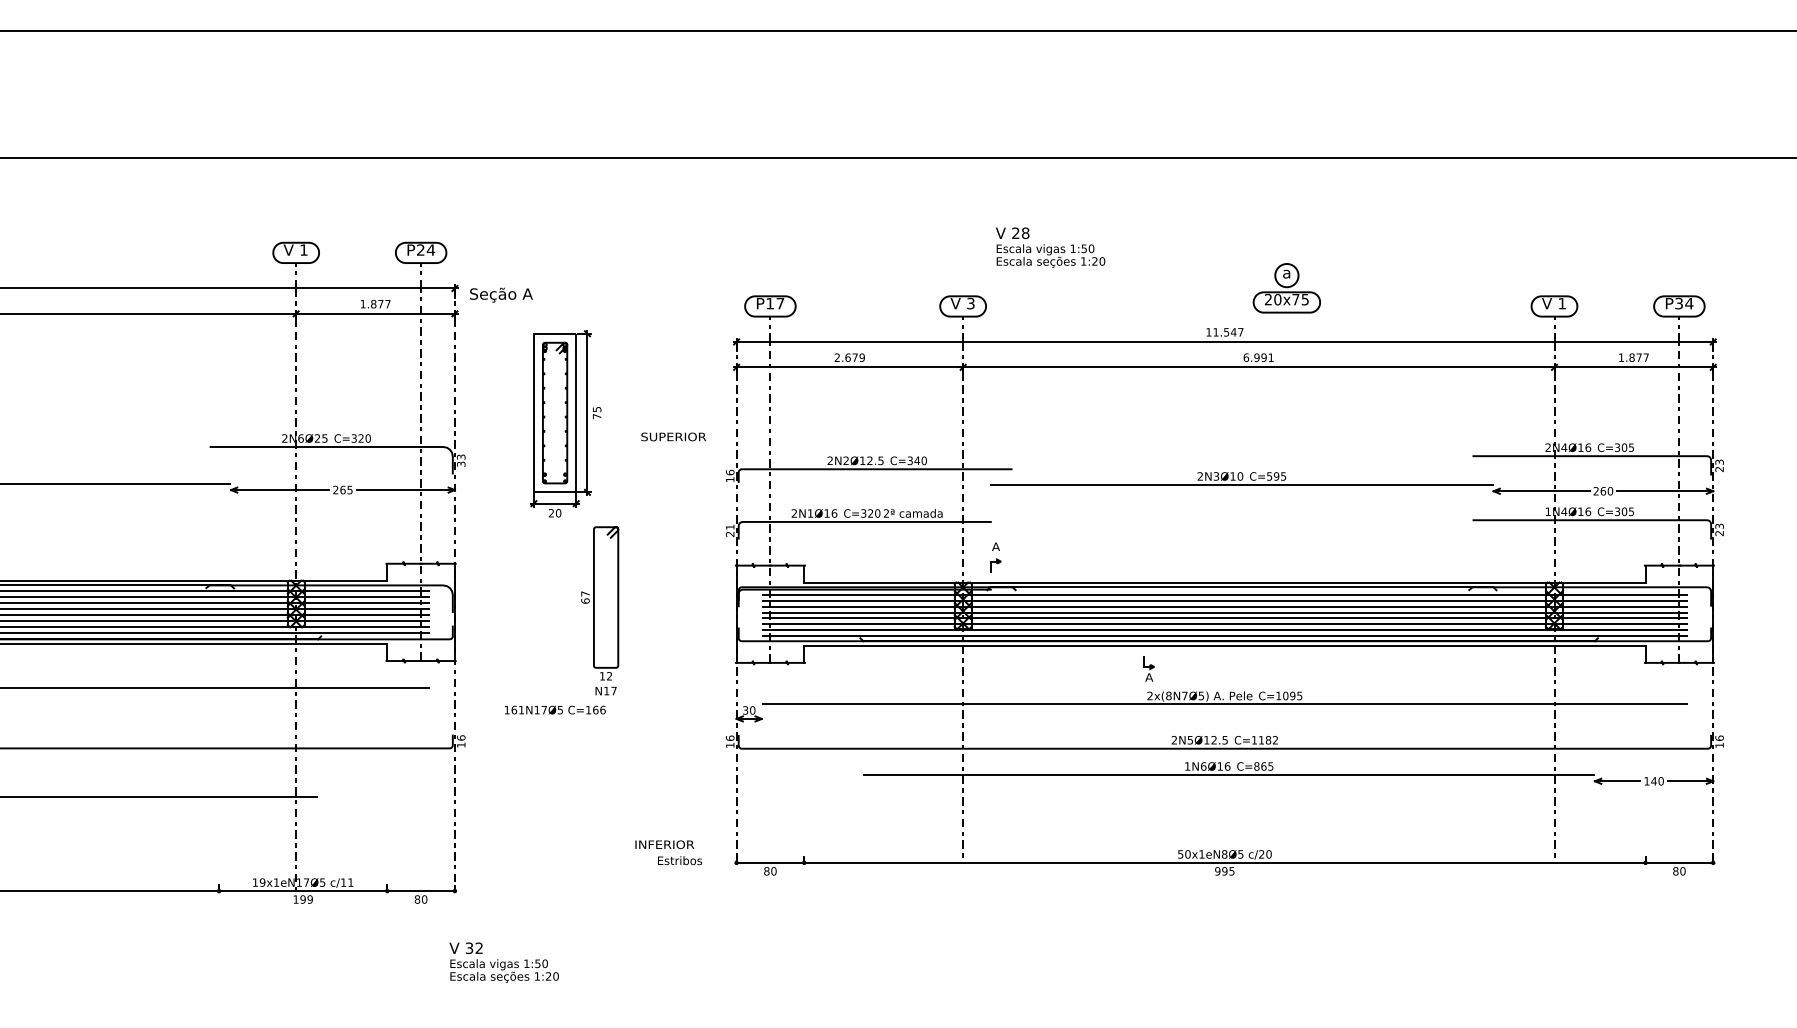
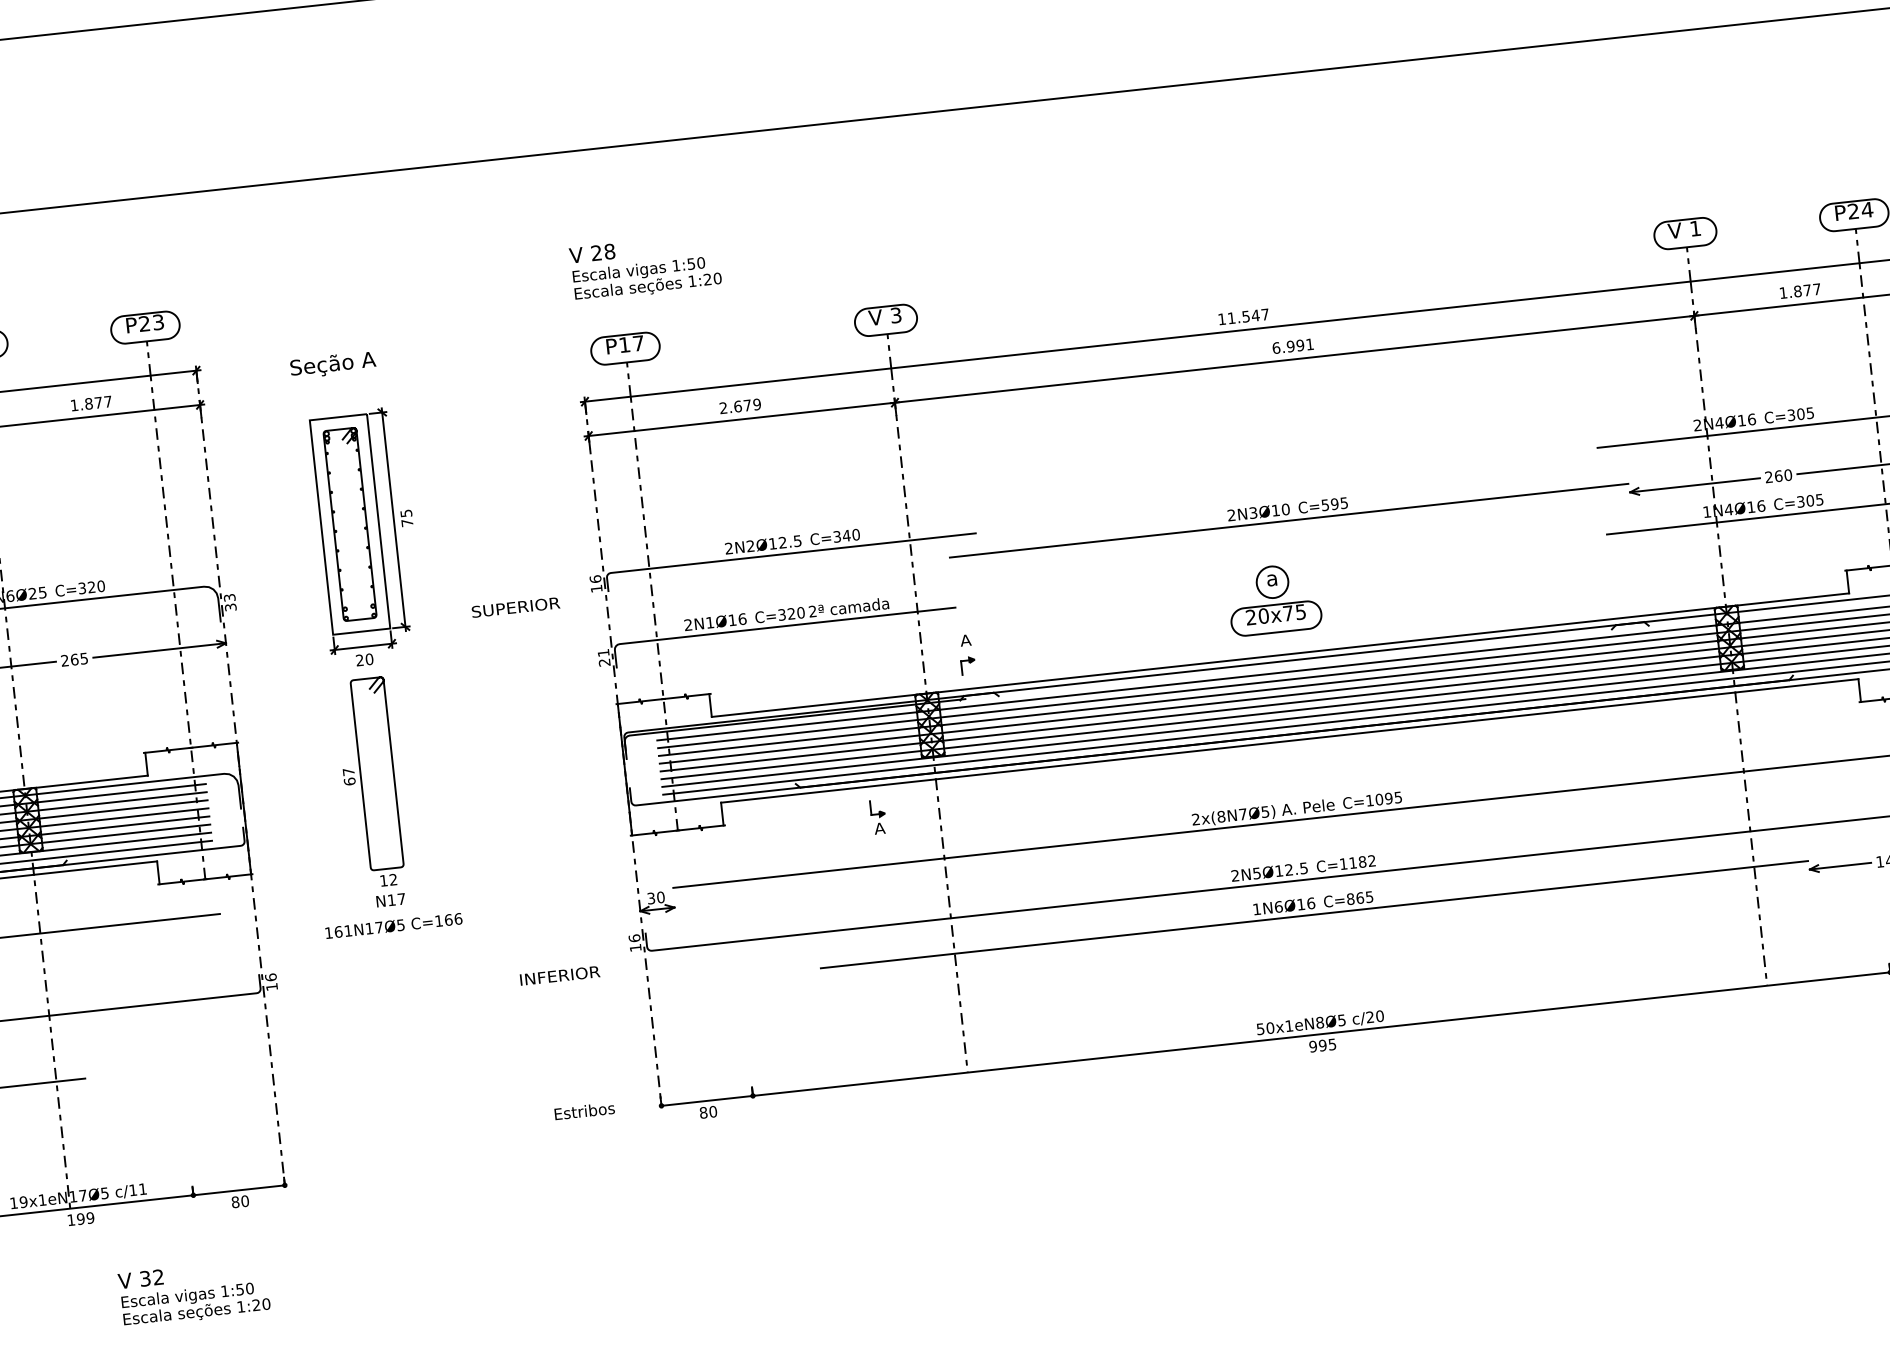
text: (1050, 247) -> (645, 267), moved
text: (430, 249) -> (157, 321), P24 -> P23
part: (1286, 288) -> (1273, 599), moved
text: (501, 294) -> (333, 364), moved
text: (1678, 303) -> (1852, 211), P34 -> P24
text: (673, 436) -> (515, 606), moved
part: (600, 610) -> (371, 792), moved
part: (1148, 668) -> (877, 816), moved
text: (664, 844) -> (559, 975), moved
text: (503, 962) -> (193, 1292), moved

